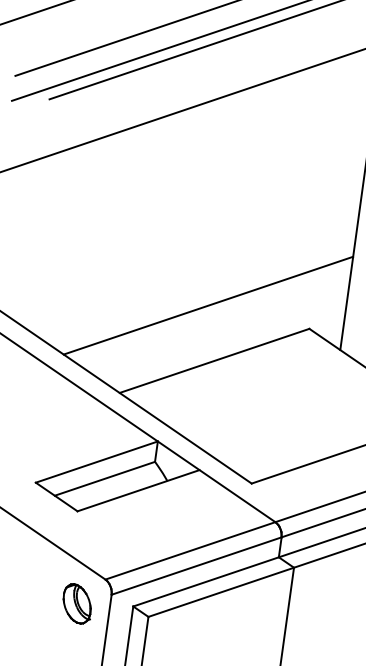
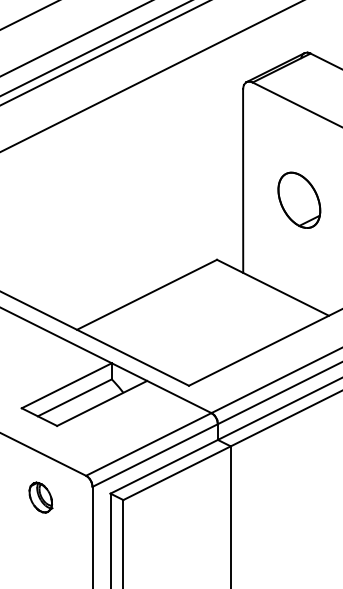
line: (208, 305) -> (136, 252), removed
part: (76, 603) -> (40, 497), moved

